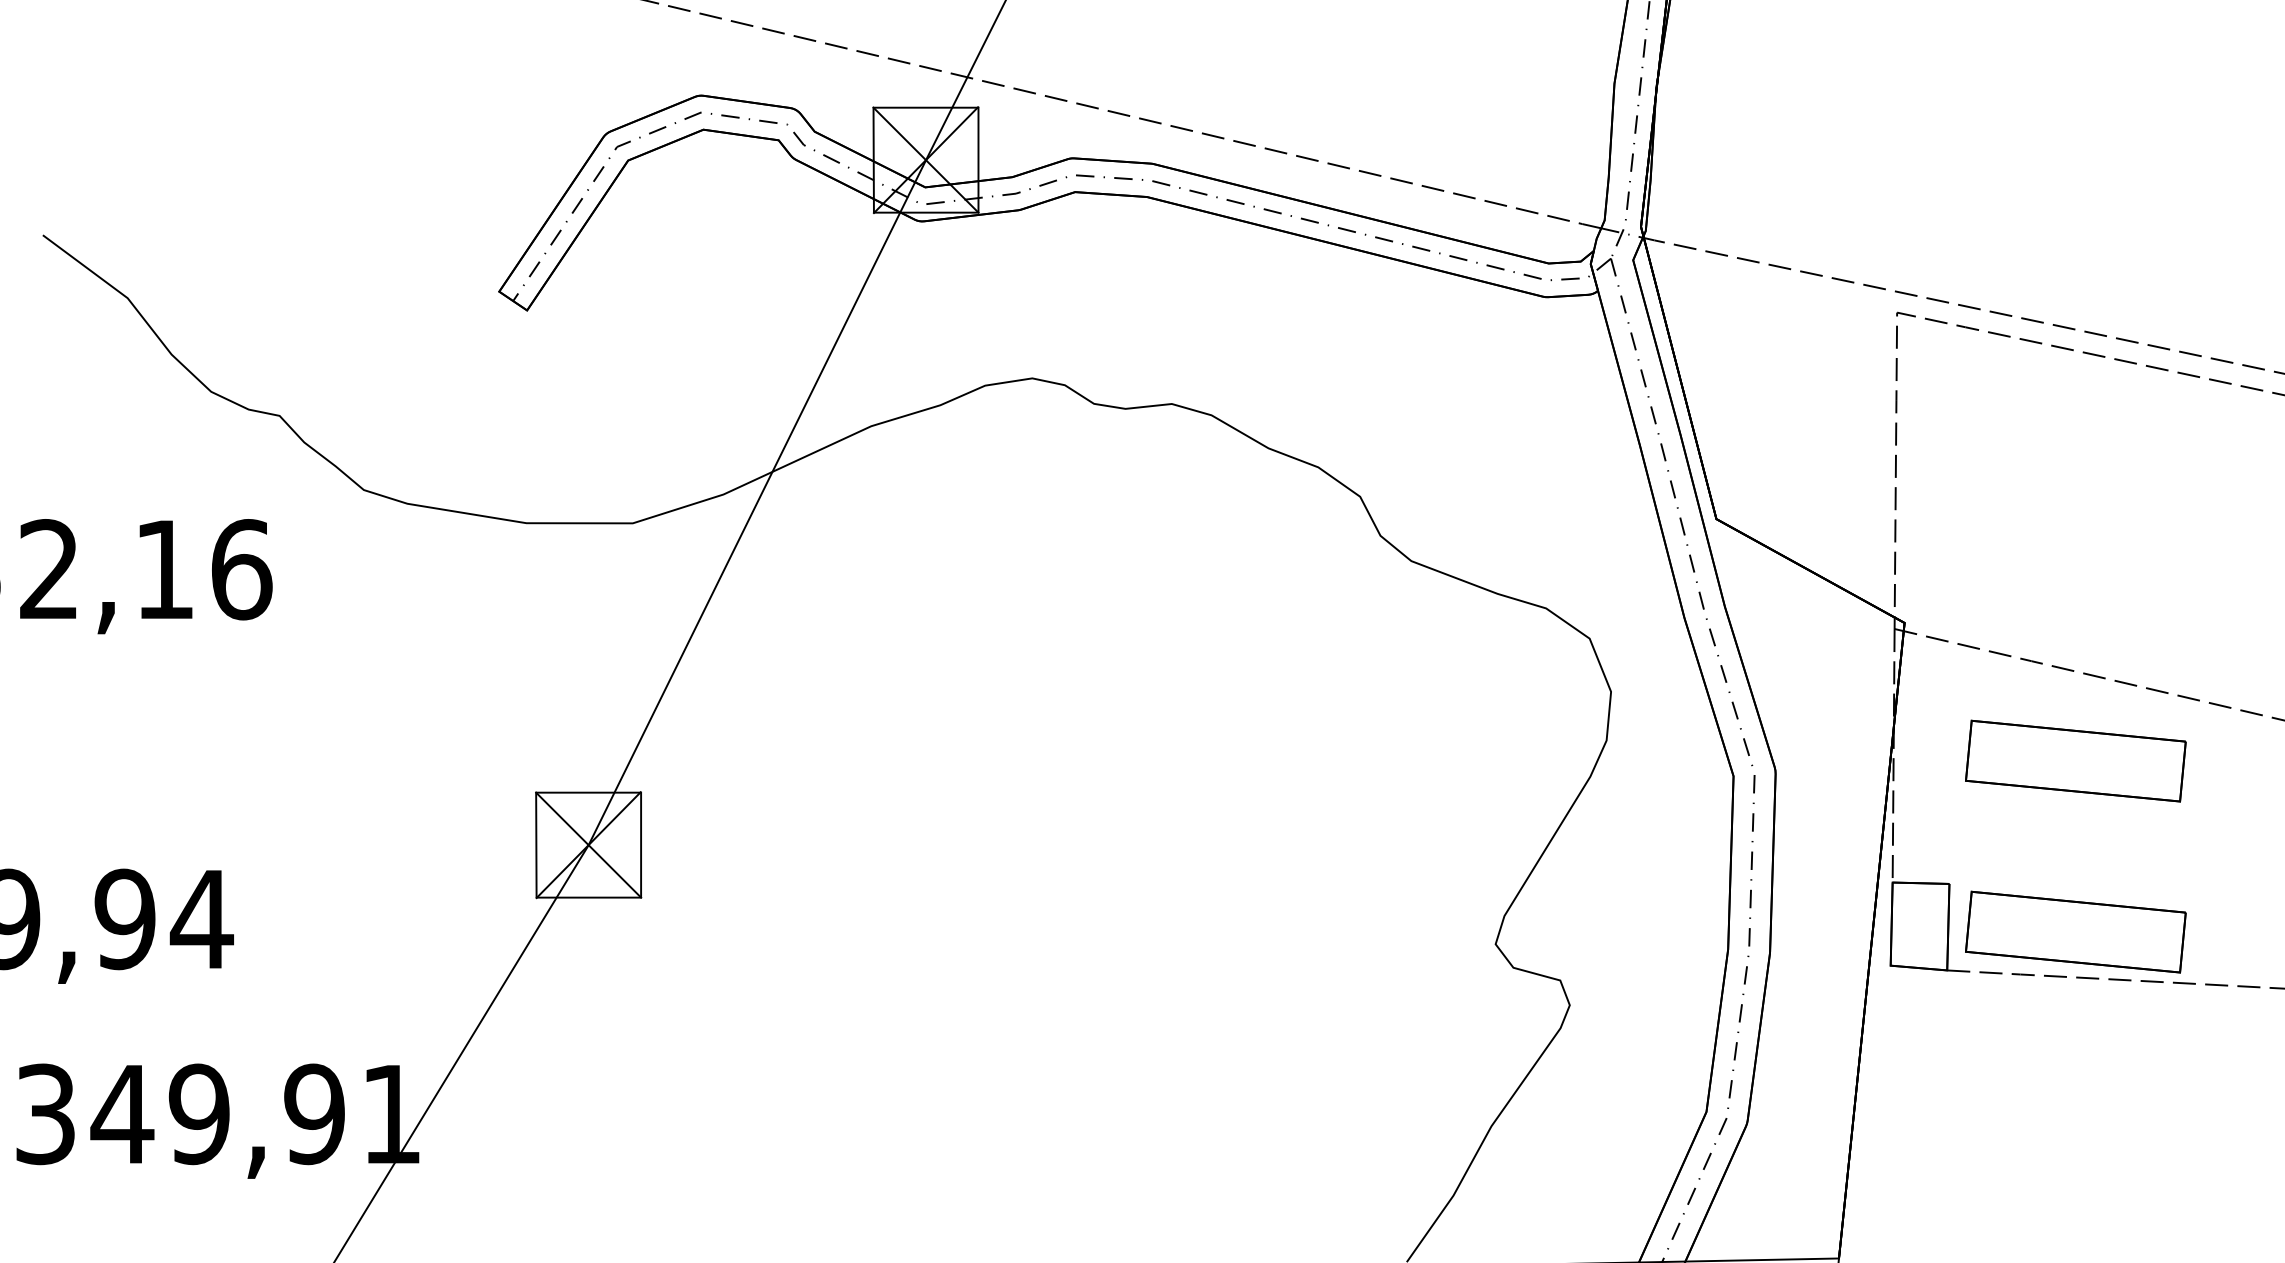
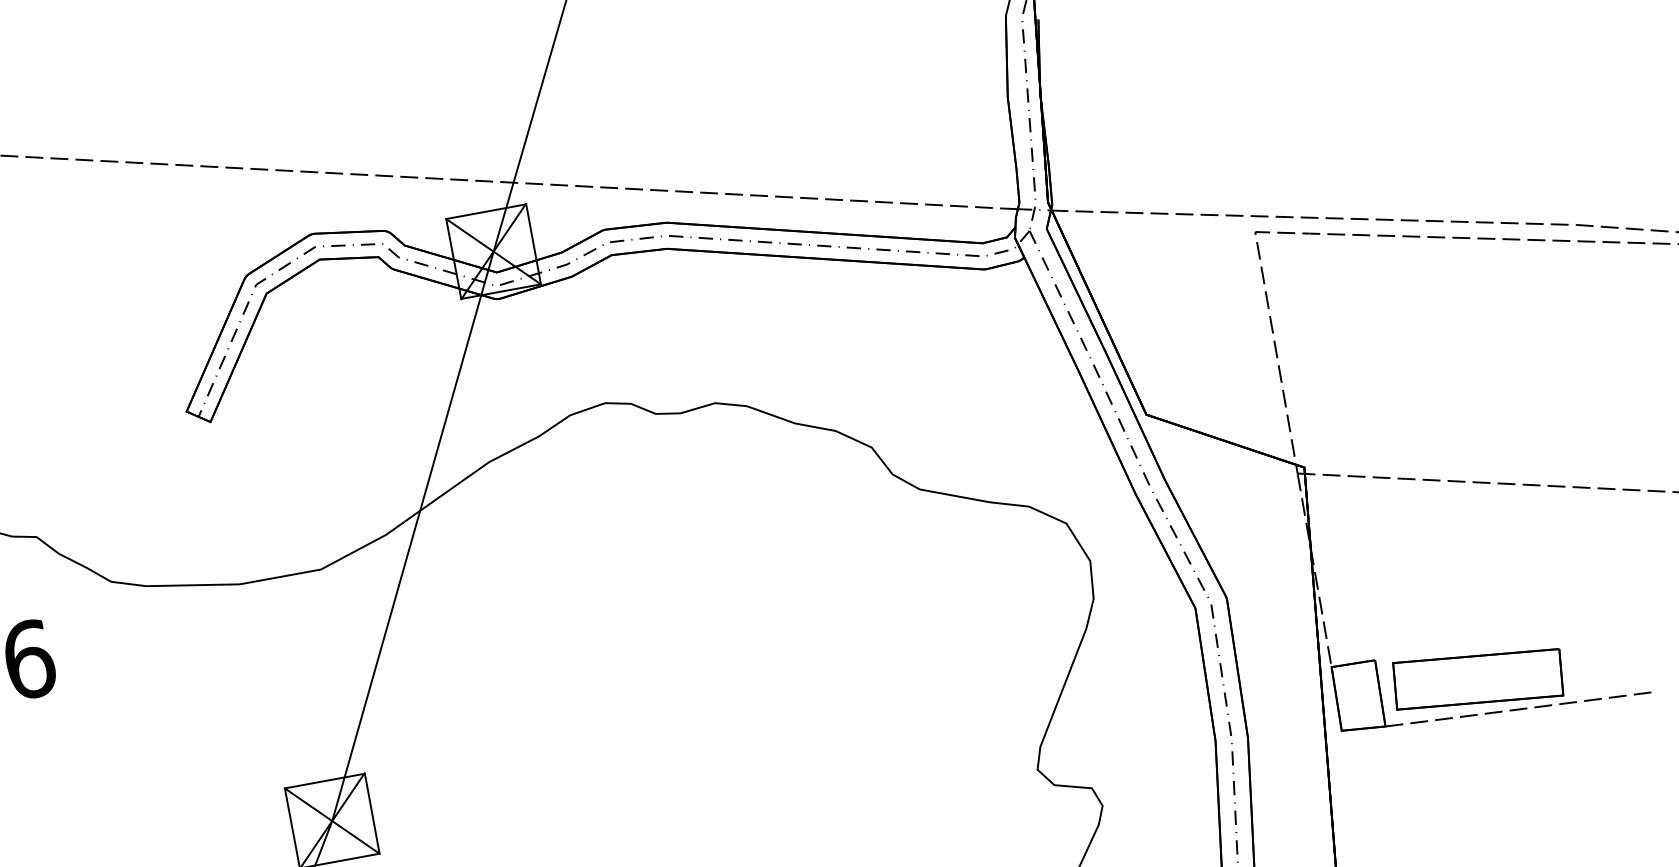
part: (2075, 760) -> (1453, 548), removed

